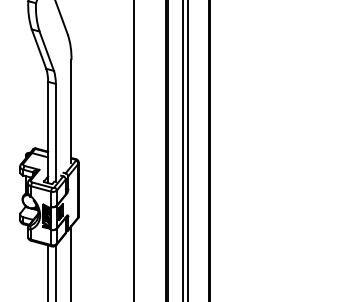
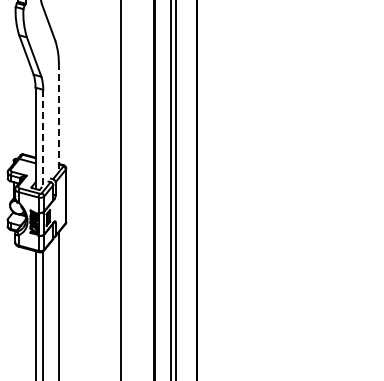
line: (71, 110) -> (58, 116), solid -> dashed
line: (56, 133) -> (43, 139), solid -> dashed

